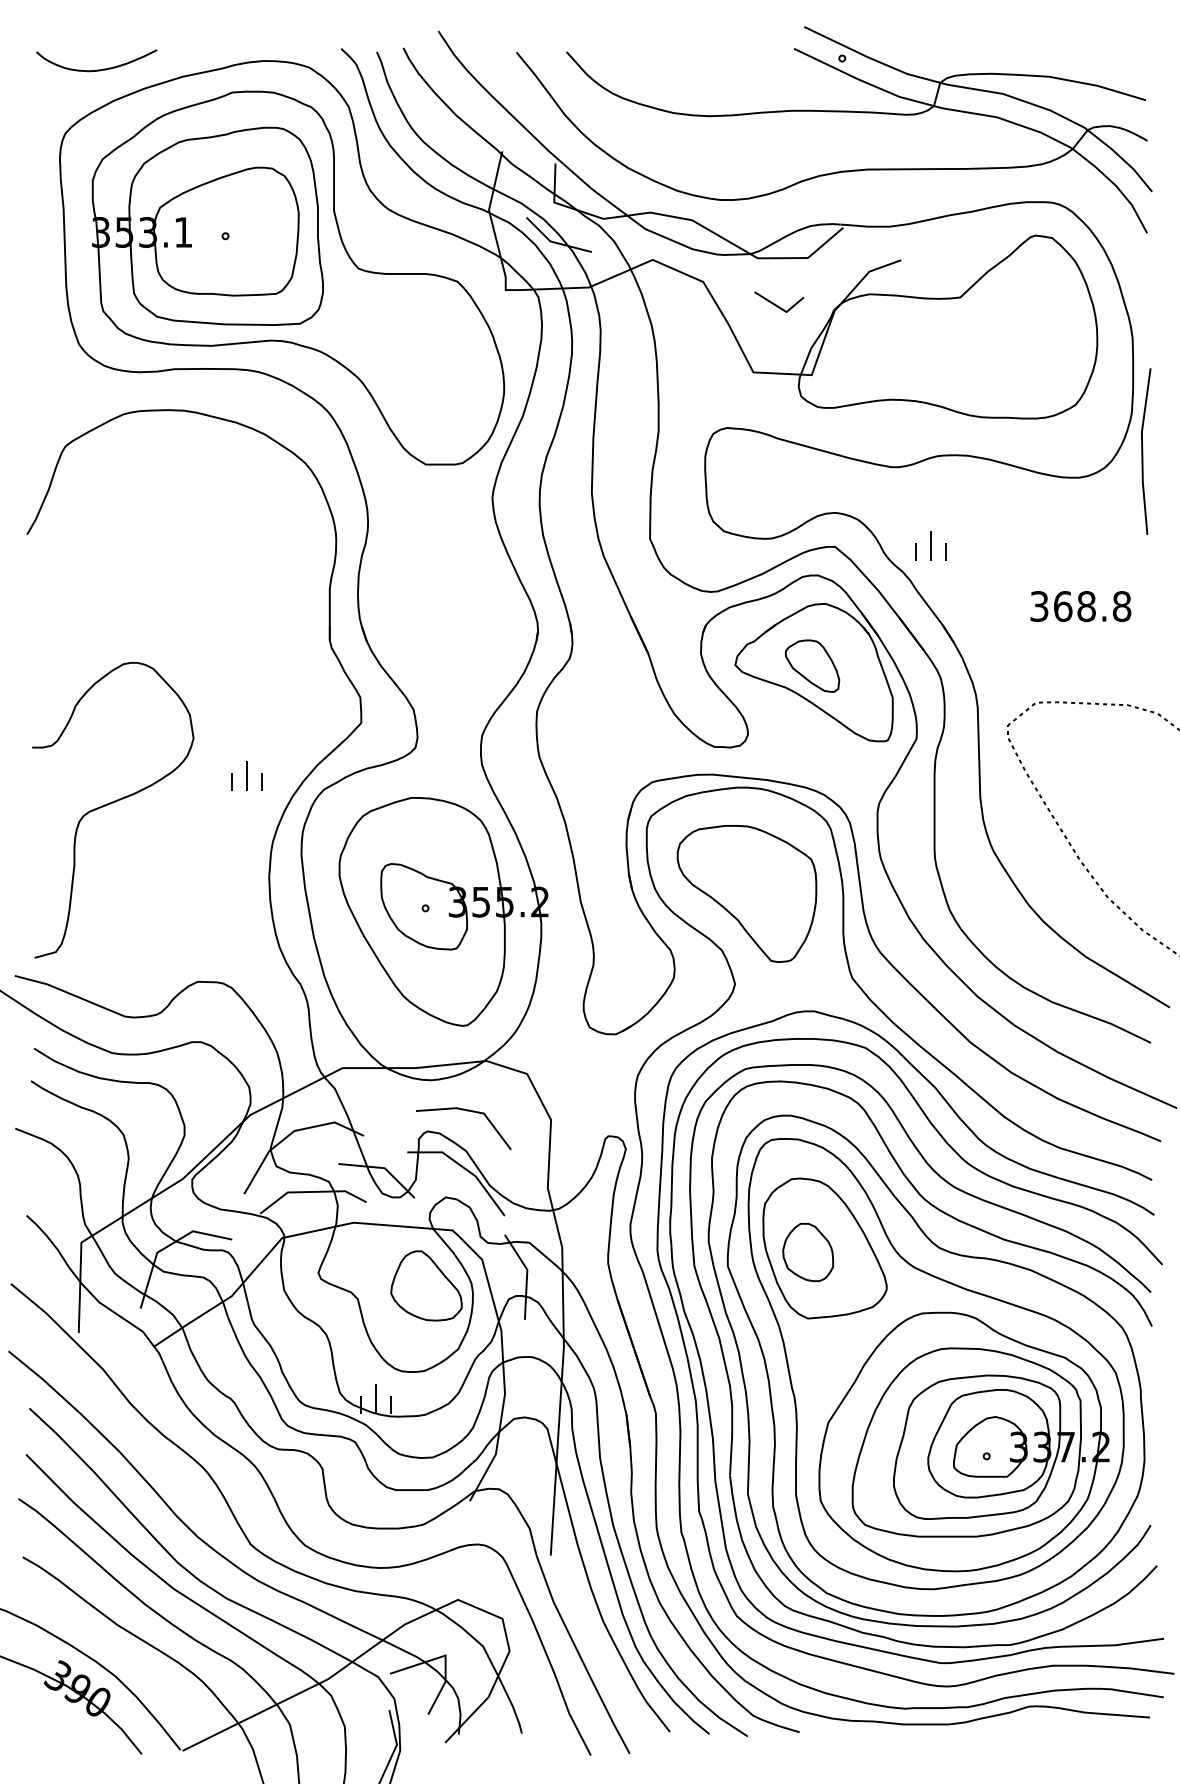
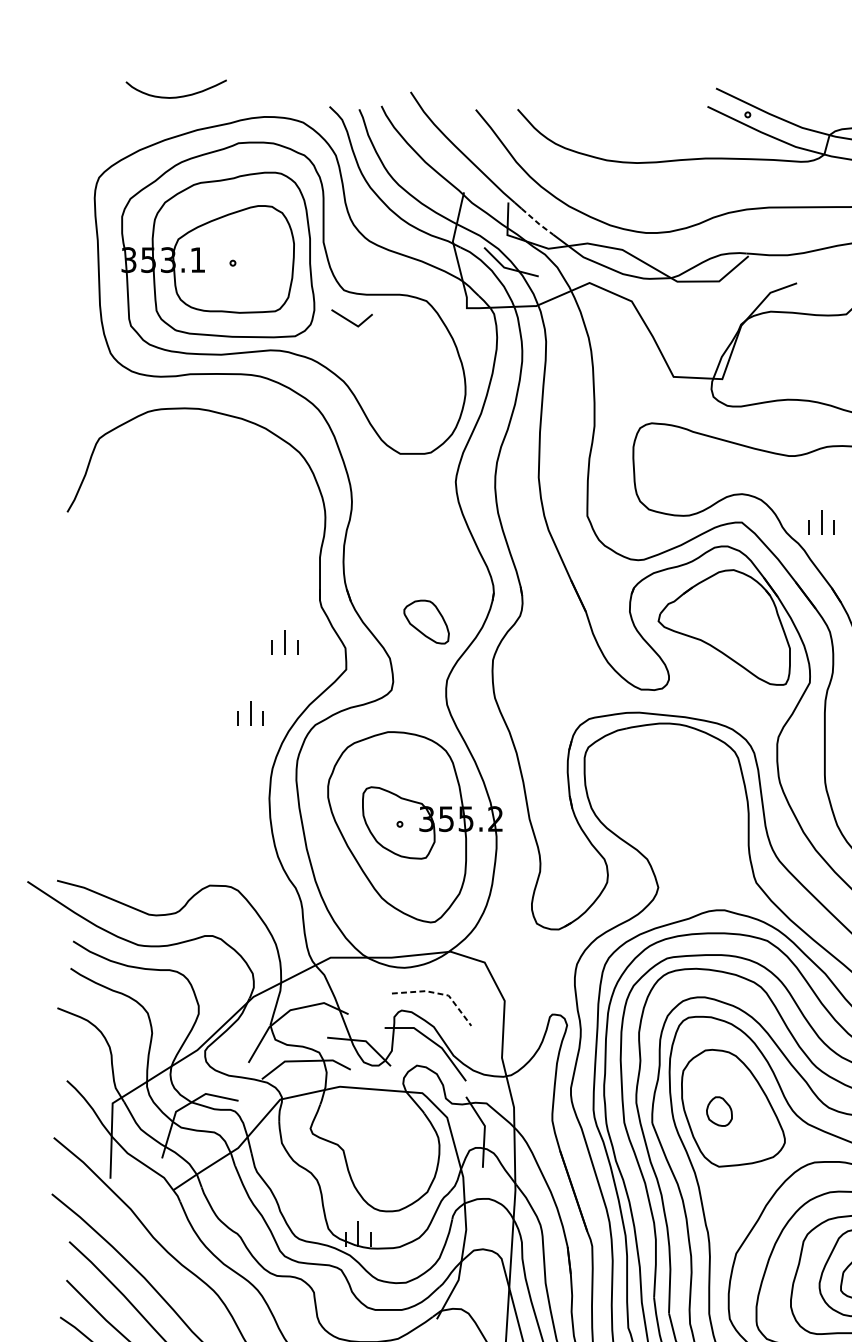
curve: (96, 69) -> (176, 96), moved
line: (590, 187) -> (537, 222), solid -> dashed
line: (778, 305) -> (351, 321), moved
part: (812, 665) -> (426, 621), moved
part: (287, 689) -> (284, 641), added
curve: (110, 804) -> (136, 737), removed
part: (746, 893) -> (667, 811), removed
line: (472, 1111) -> (439, 993), solid -> dashed
part: (808, 1252) -> (719, 1111), size x0.6
part: (426, 1285) -> (400, 1139), removed

